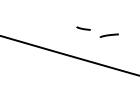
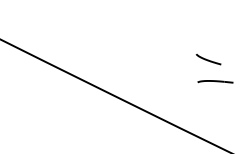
line: (83, 28) -> (208, 59), moved

